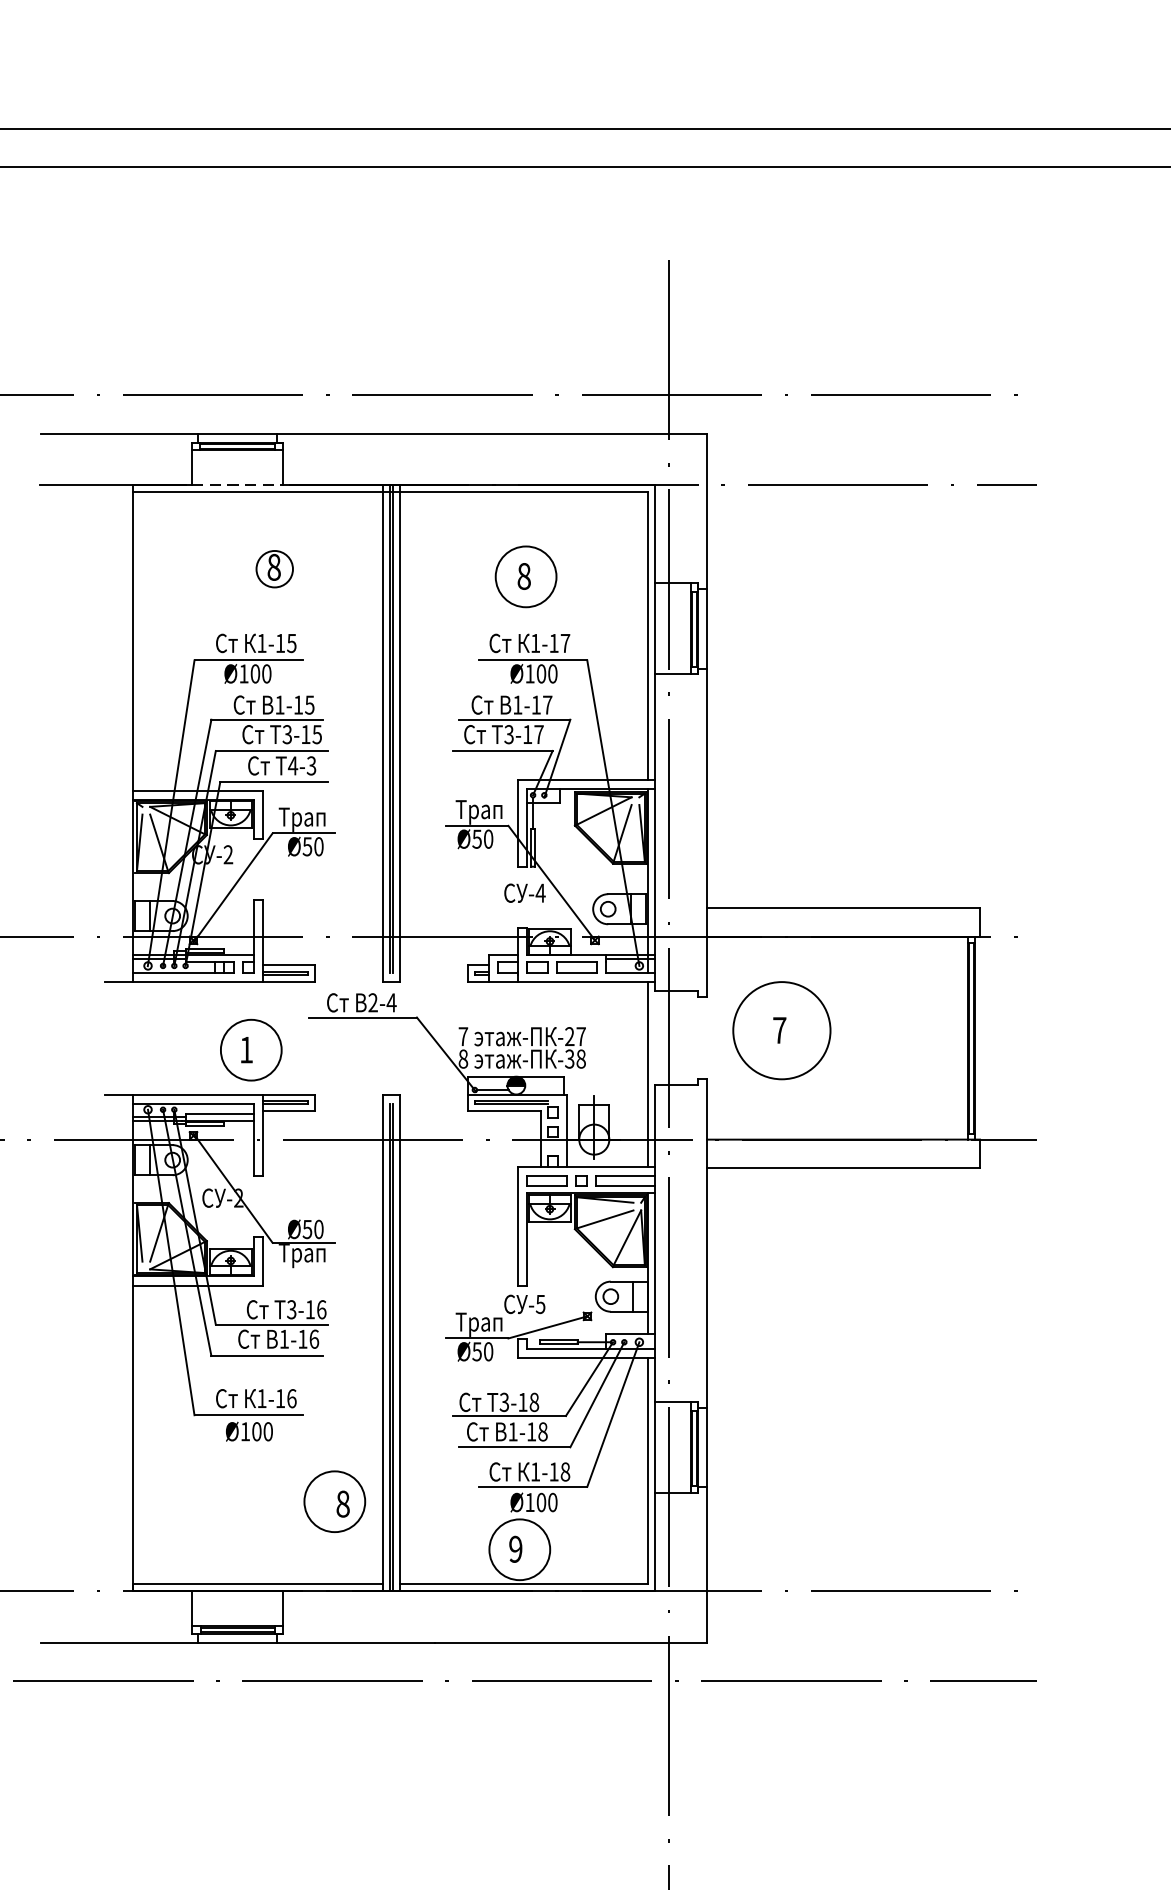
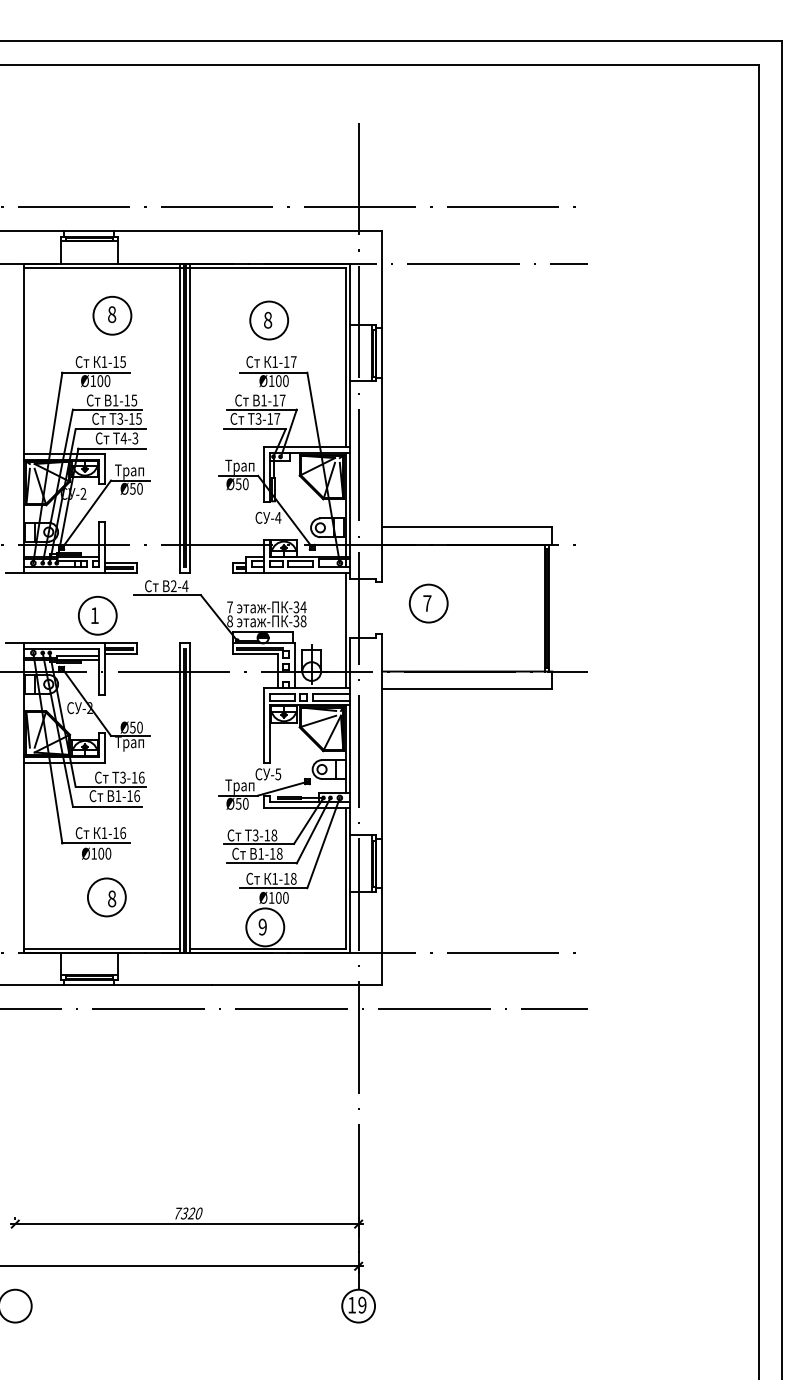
line: (238, 485) -> (89, 263), dashed -> solid
circle: (274, 568) -> (112, 315), size x1.67
circle: (781, 1030) -> (428, 603), size x0.62
text: (574, 1036) -> (299, 607), -27 -> -34
part: (334, 1501) -> (106, 897), moved

